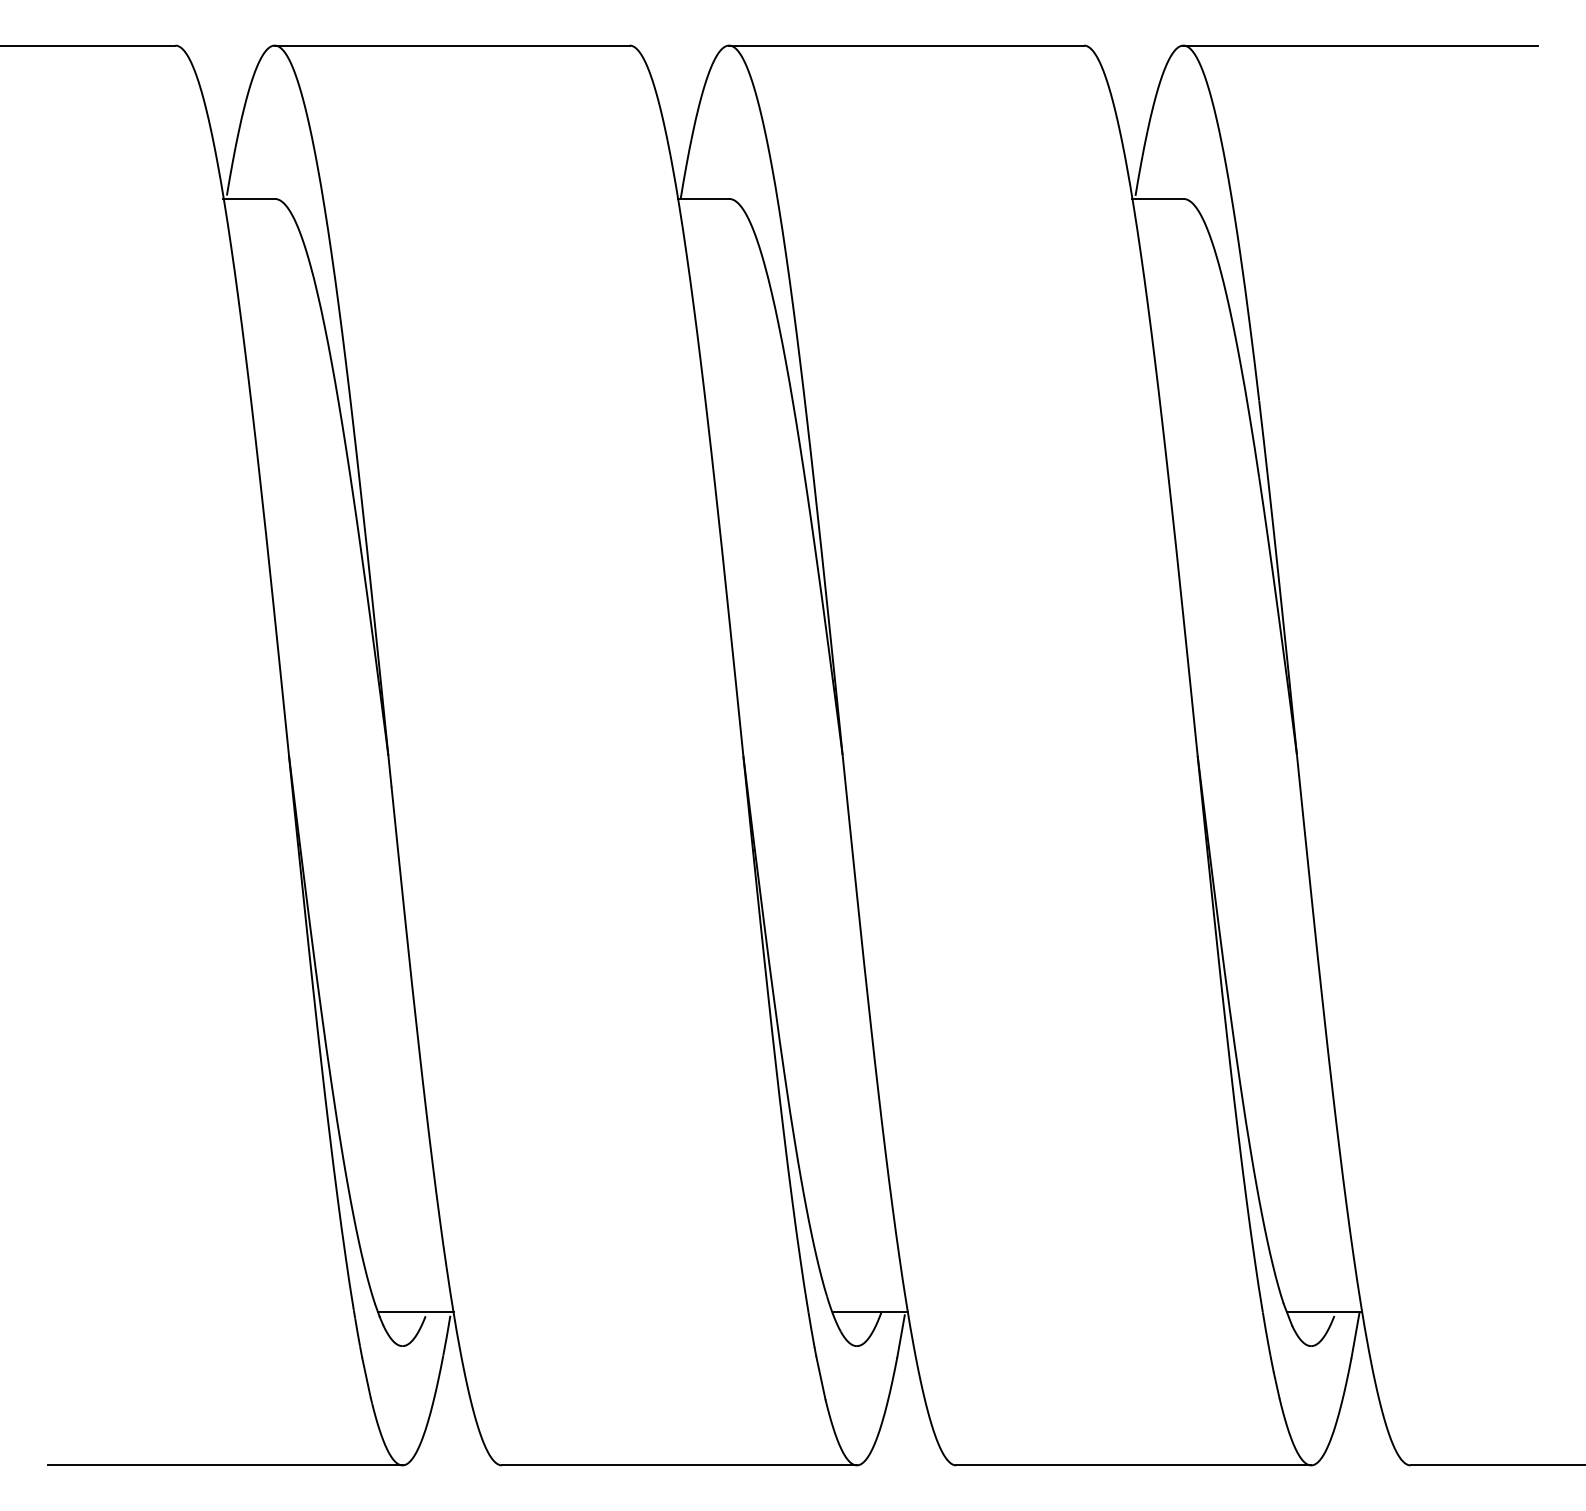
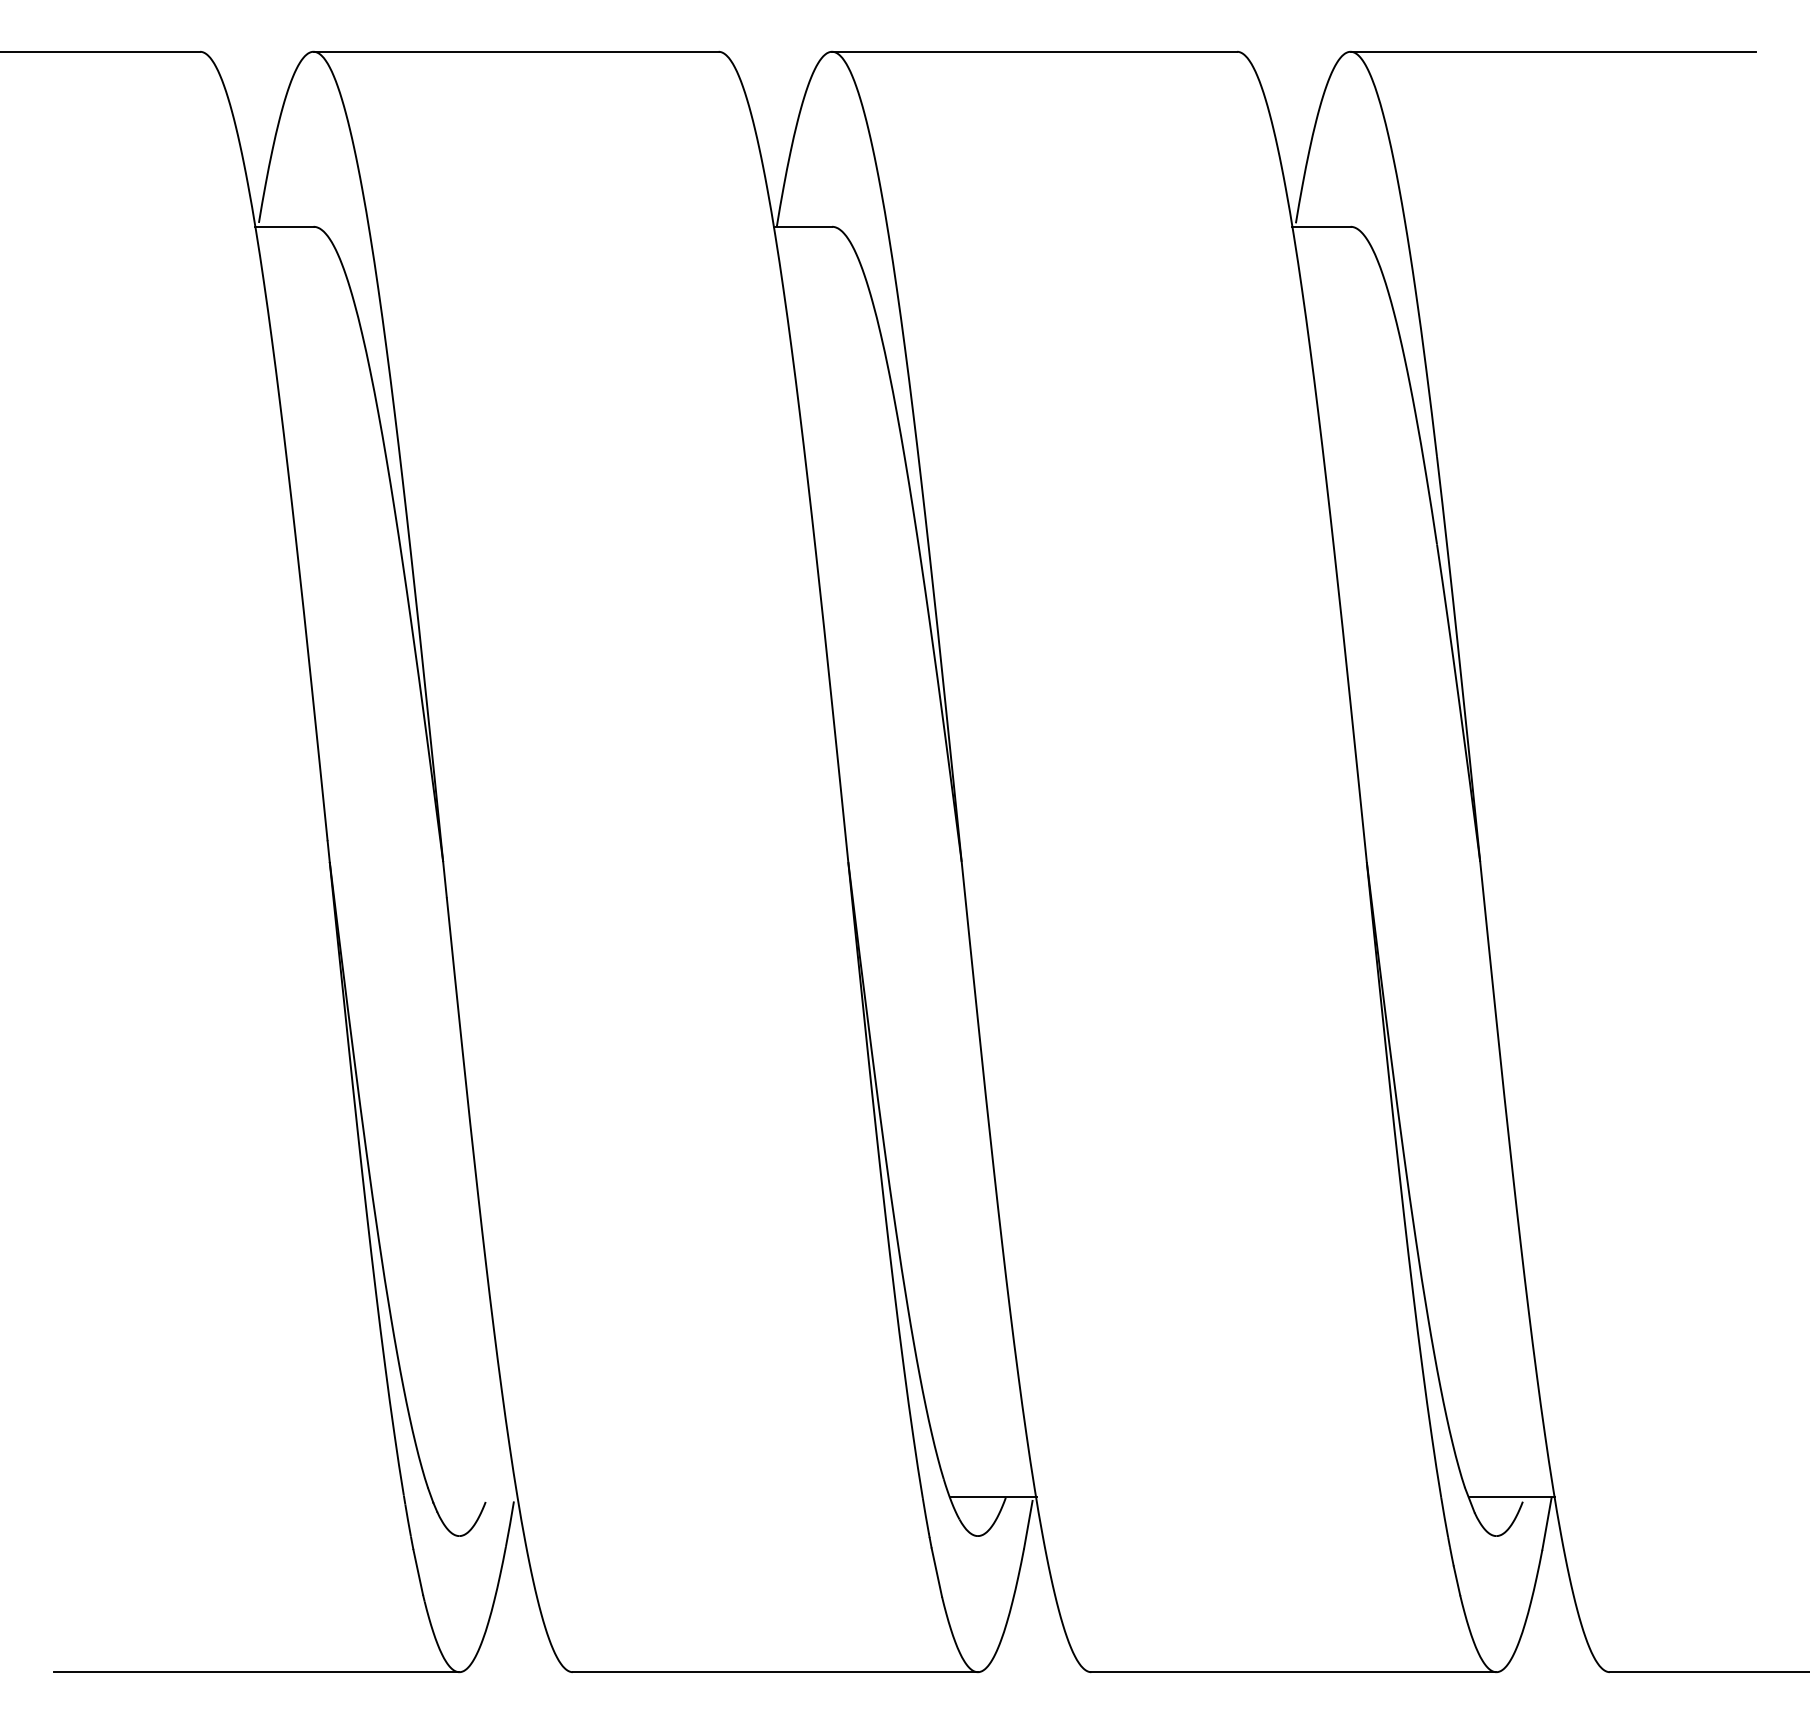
line: (415, 1312) -> (474, 1497), removed

